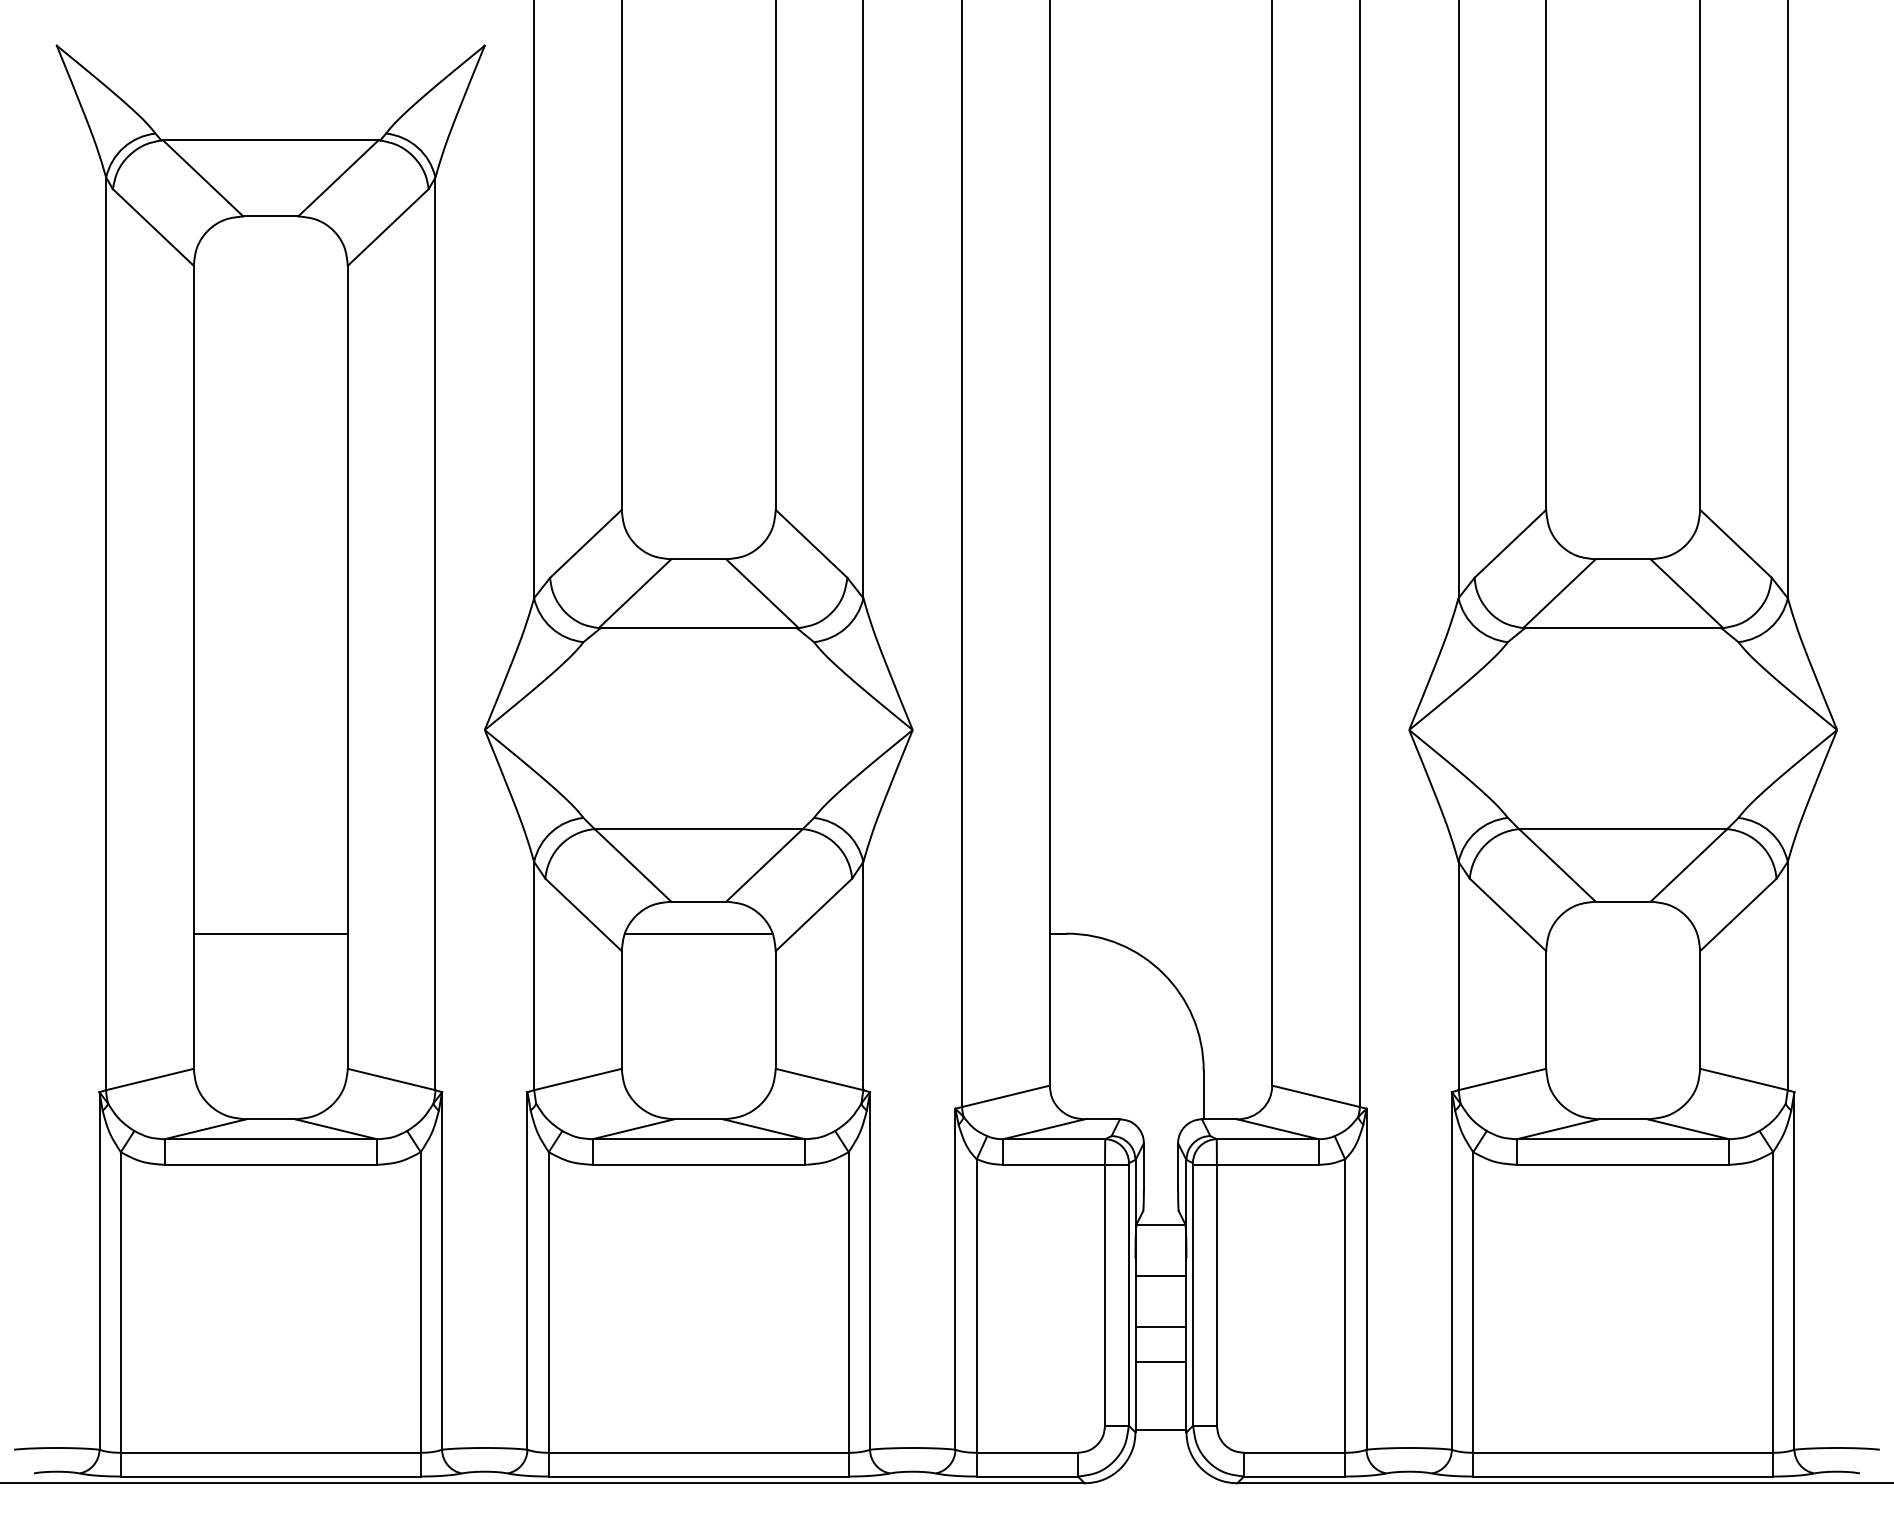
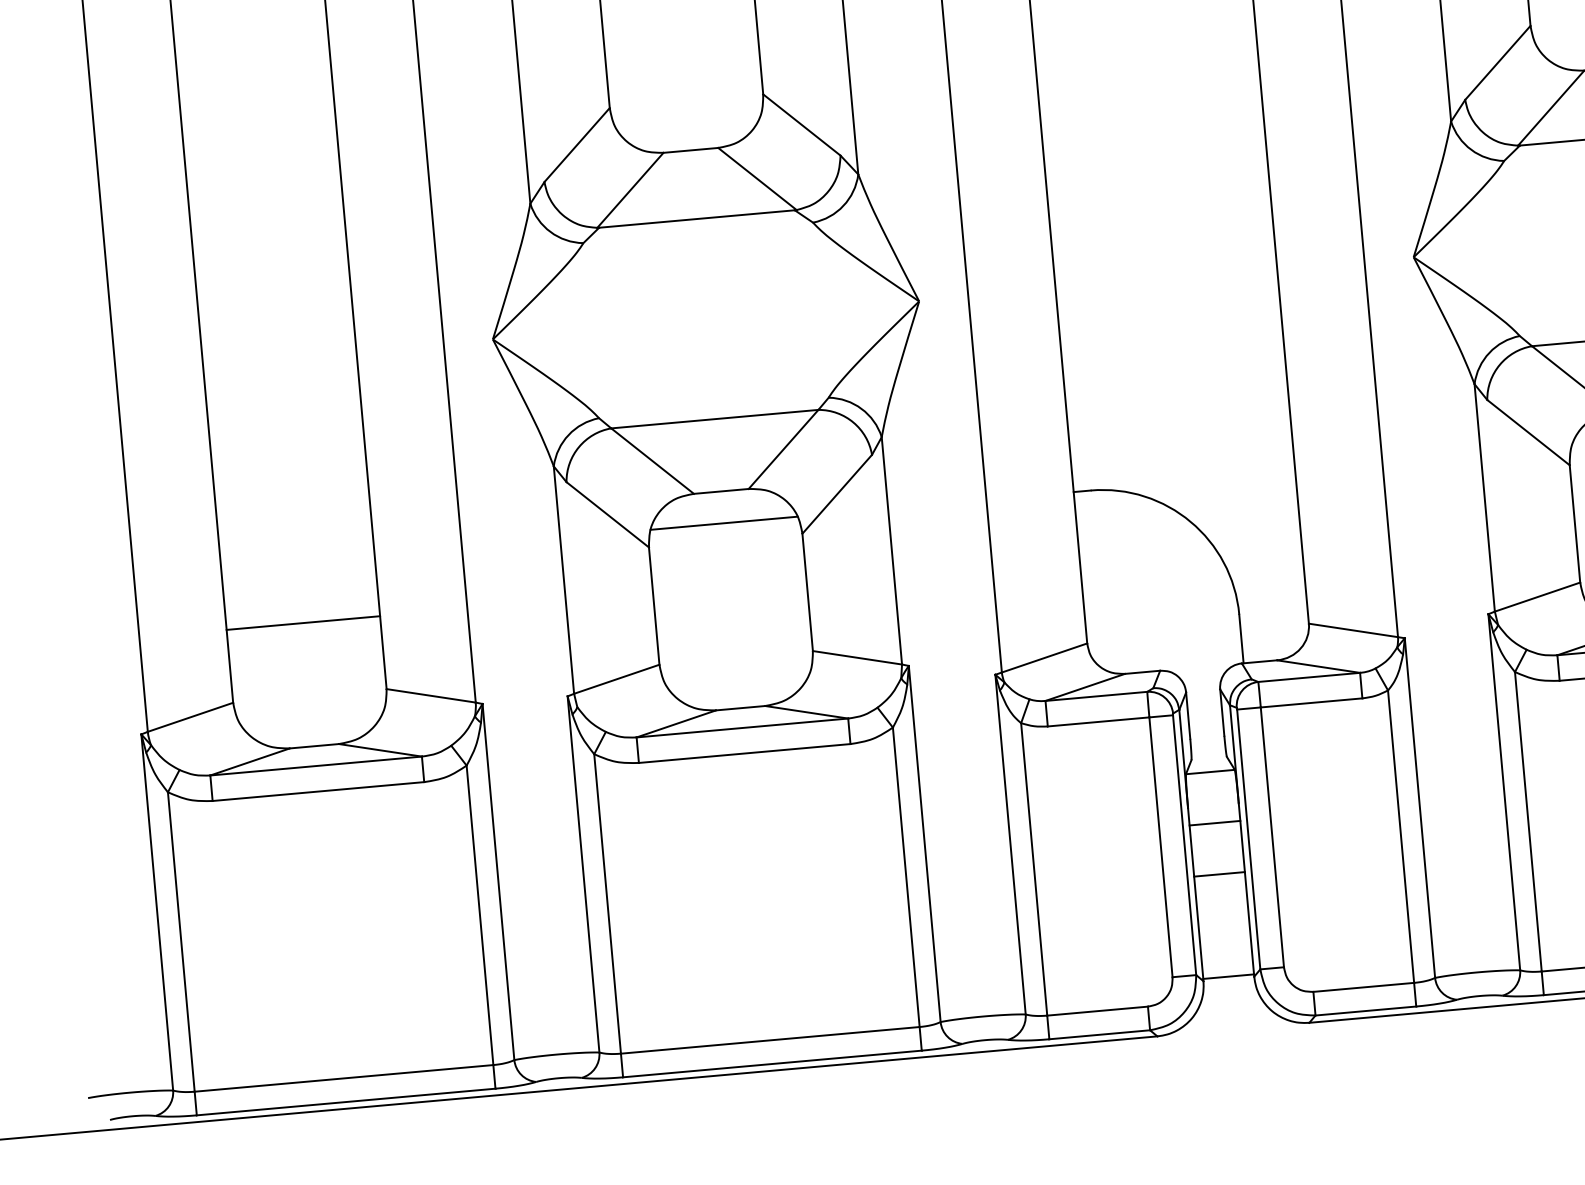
line: (270, 933) -> (303, 622), moved
line: (1160, 1361) -> (1222, 908), removed

